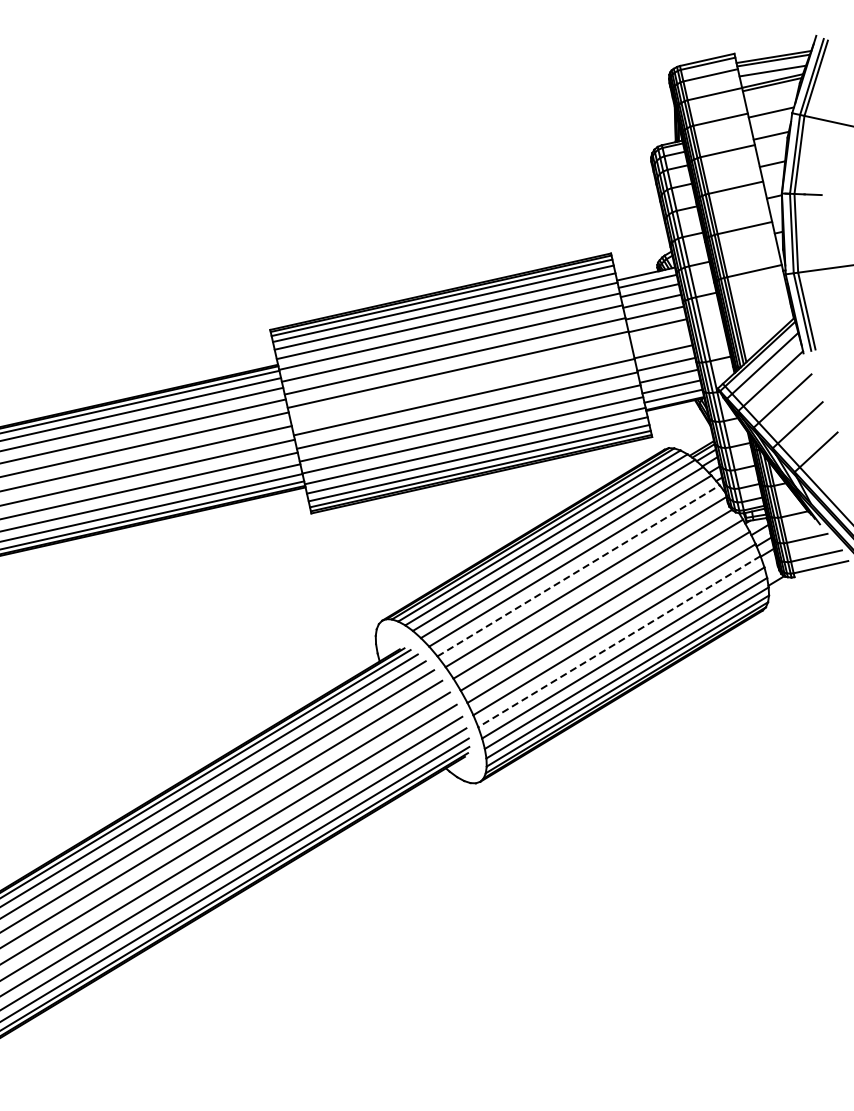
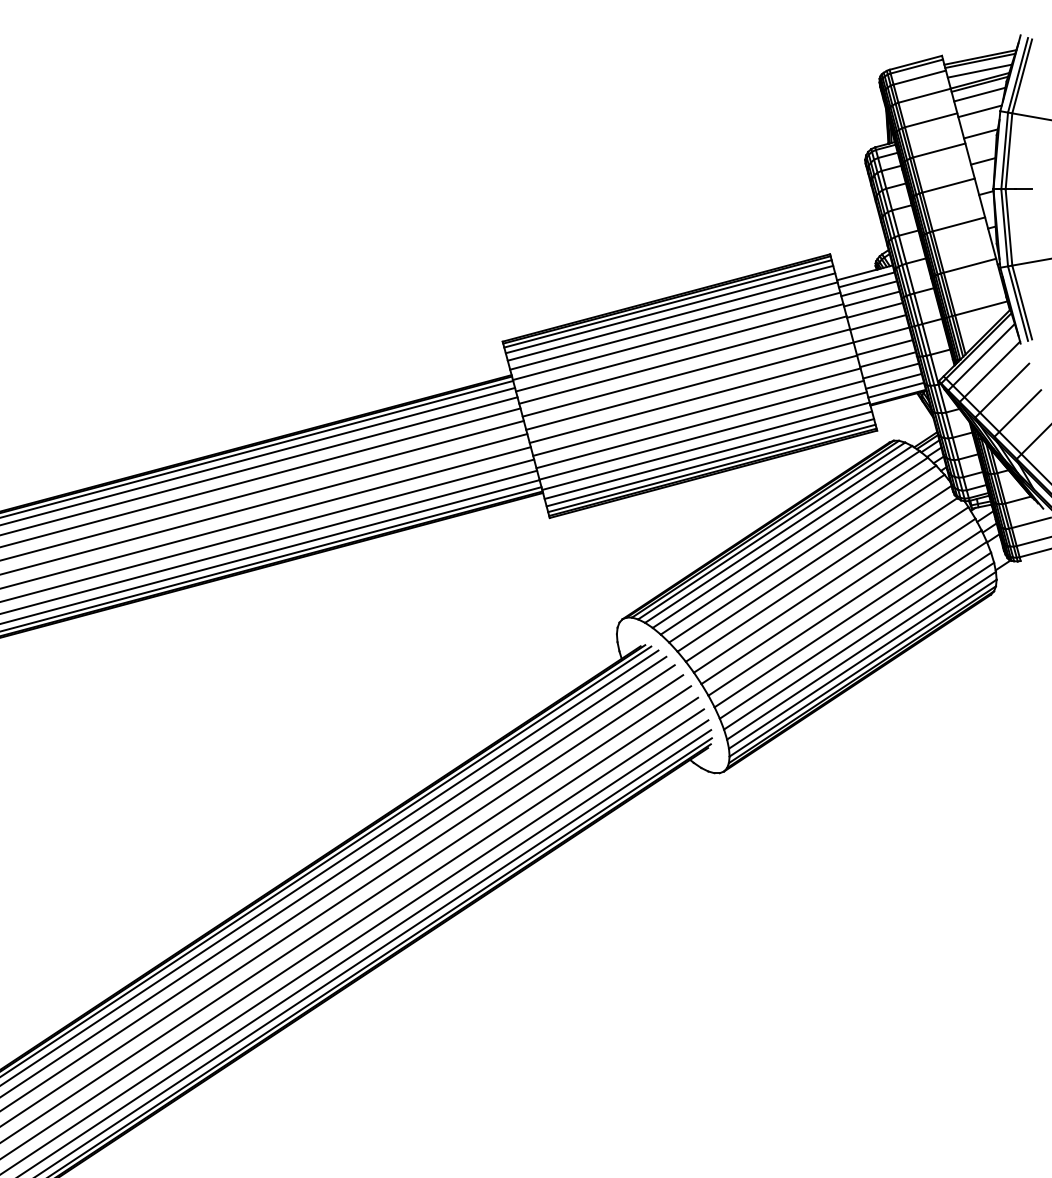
line: (771, 95) -> (979, 94), added
line: (540, 365) -> (766, 365), added
line: (579, 570) -> (811, 562), dashed -> solid
line: (618, 641) -> (852, 630), dashed -> solid

